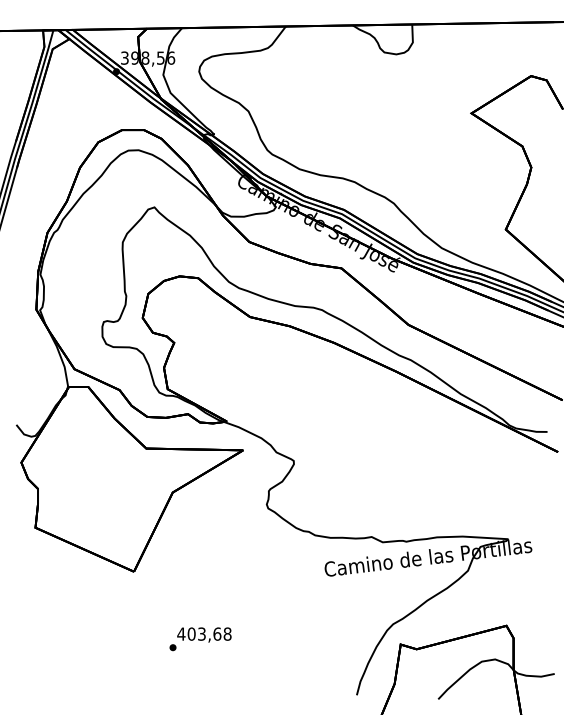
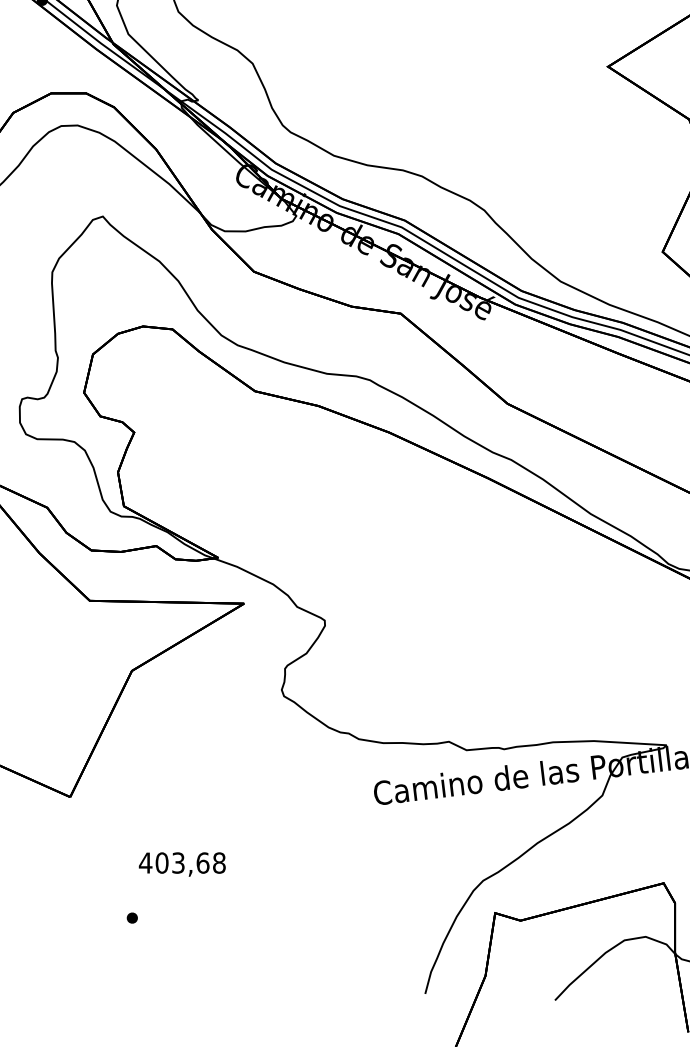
text: (204, 634) -> (182, 863), moved

